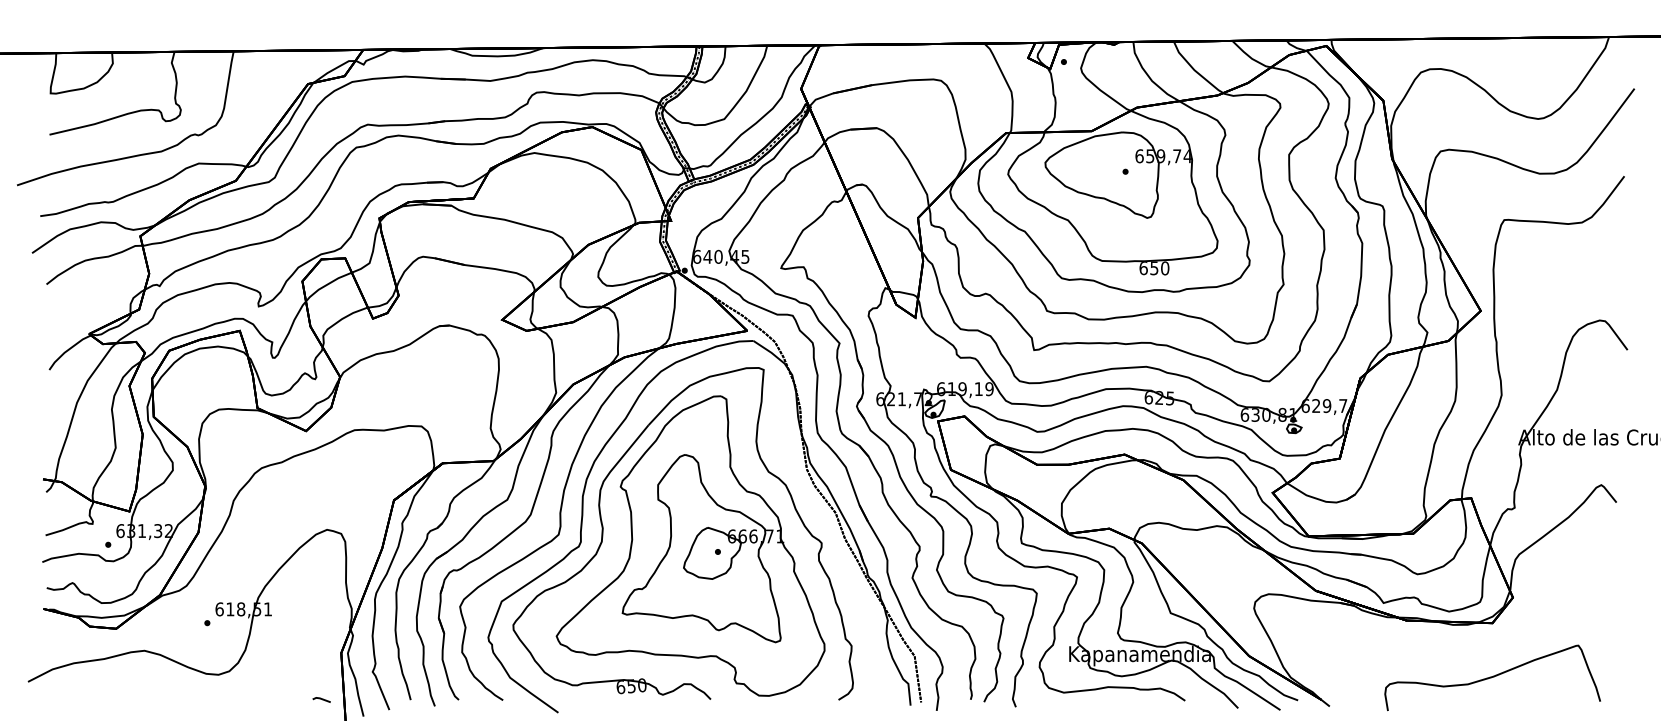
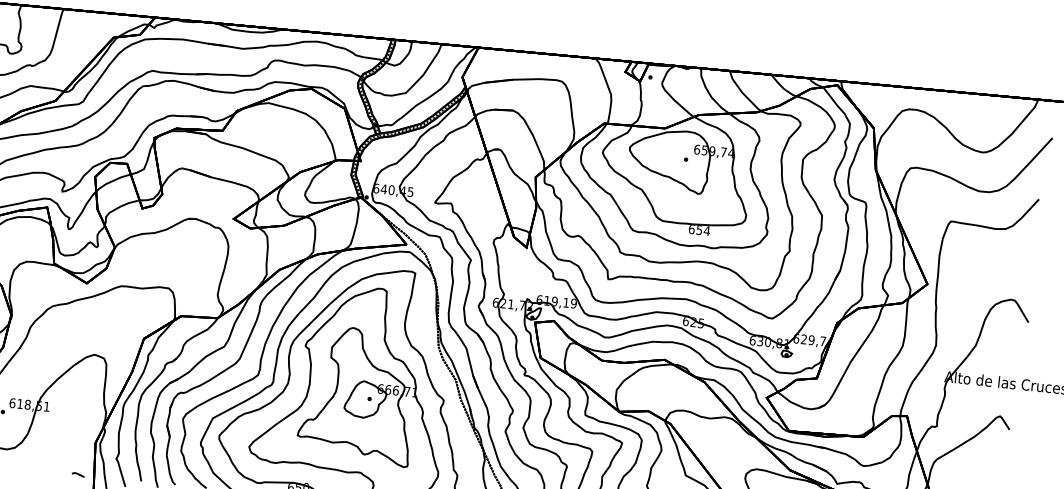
text: (1164, 268) -> (706, 230), 650 -> 654

